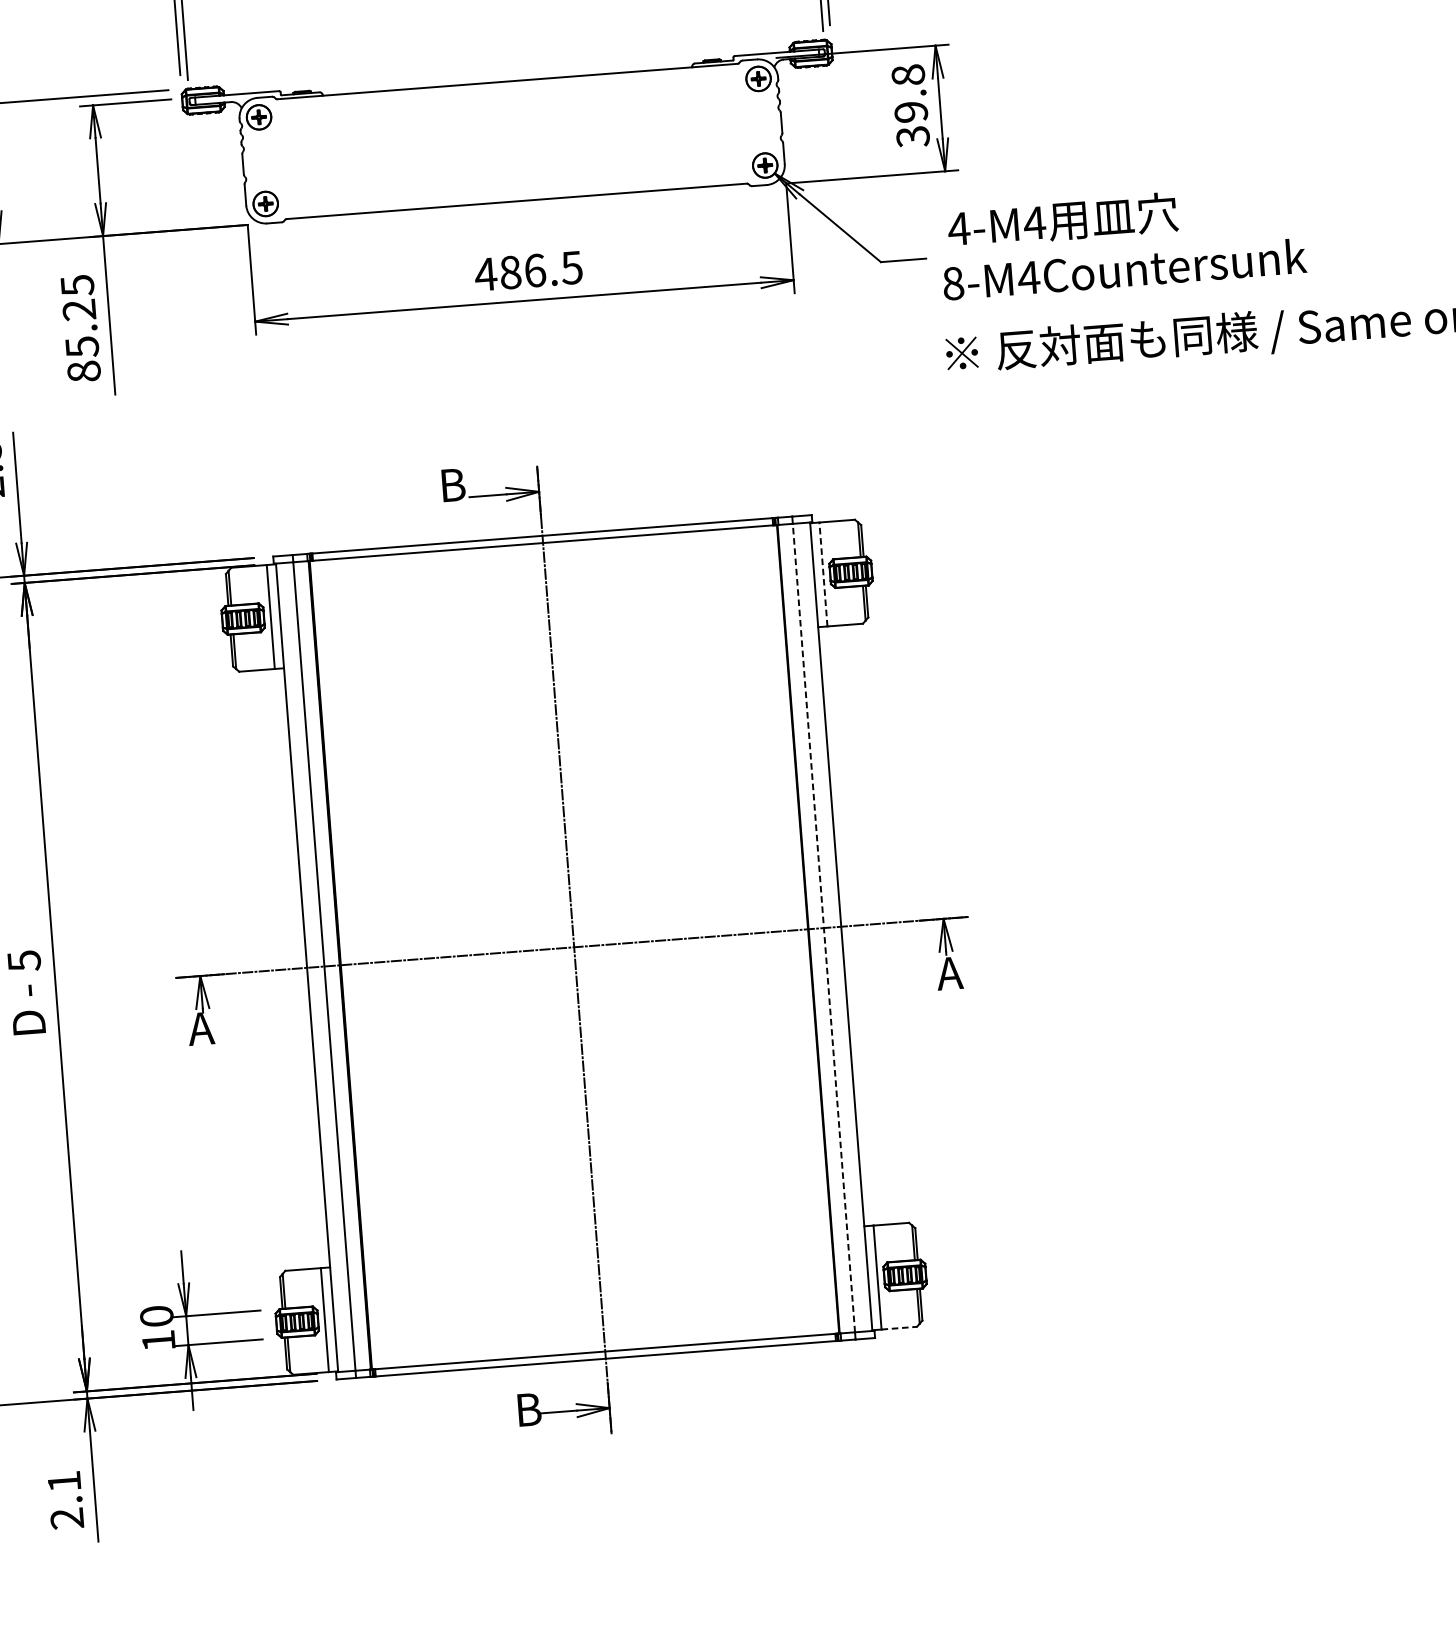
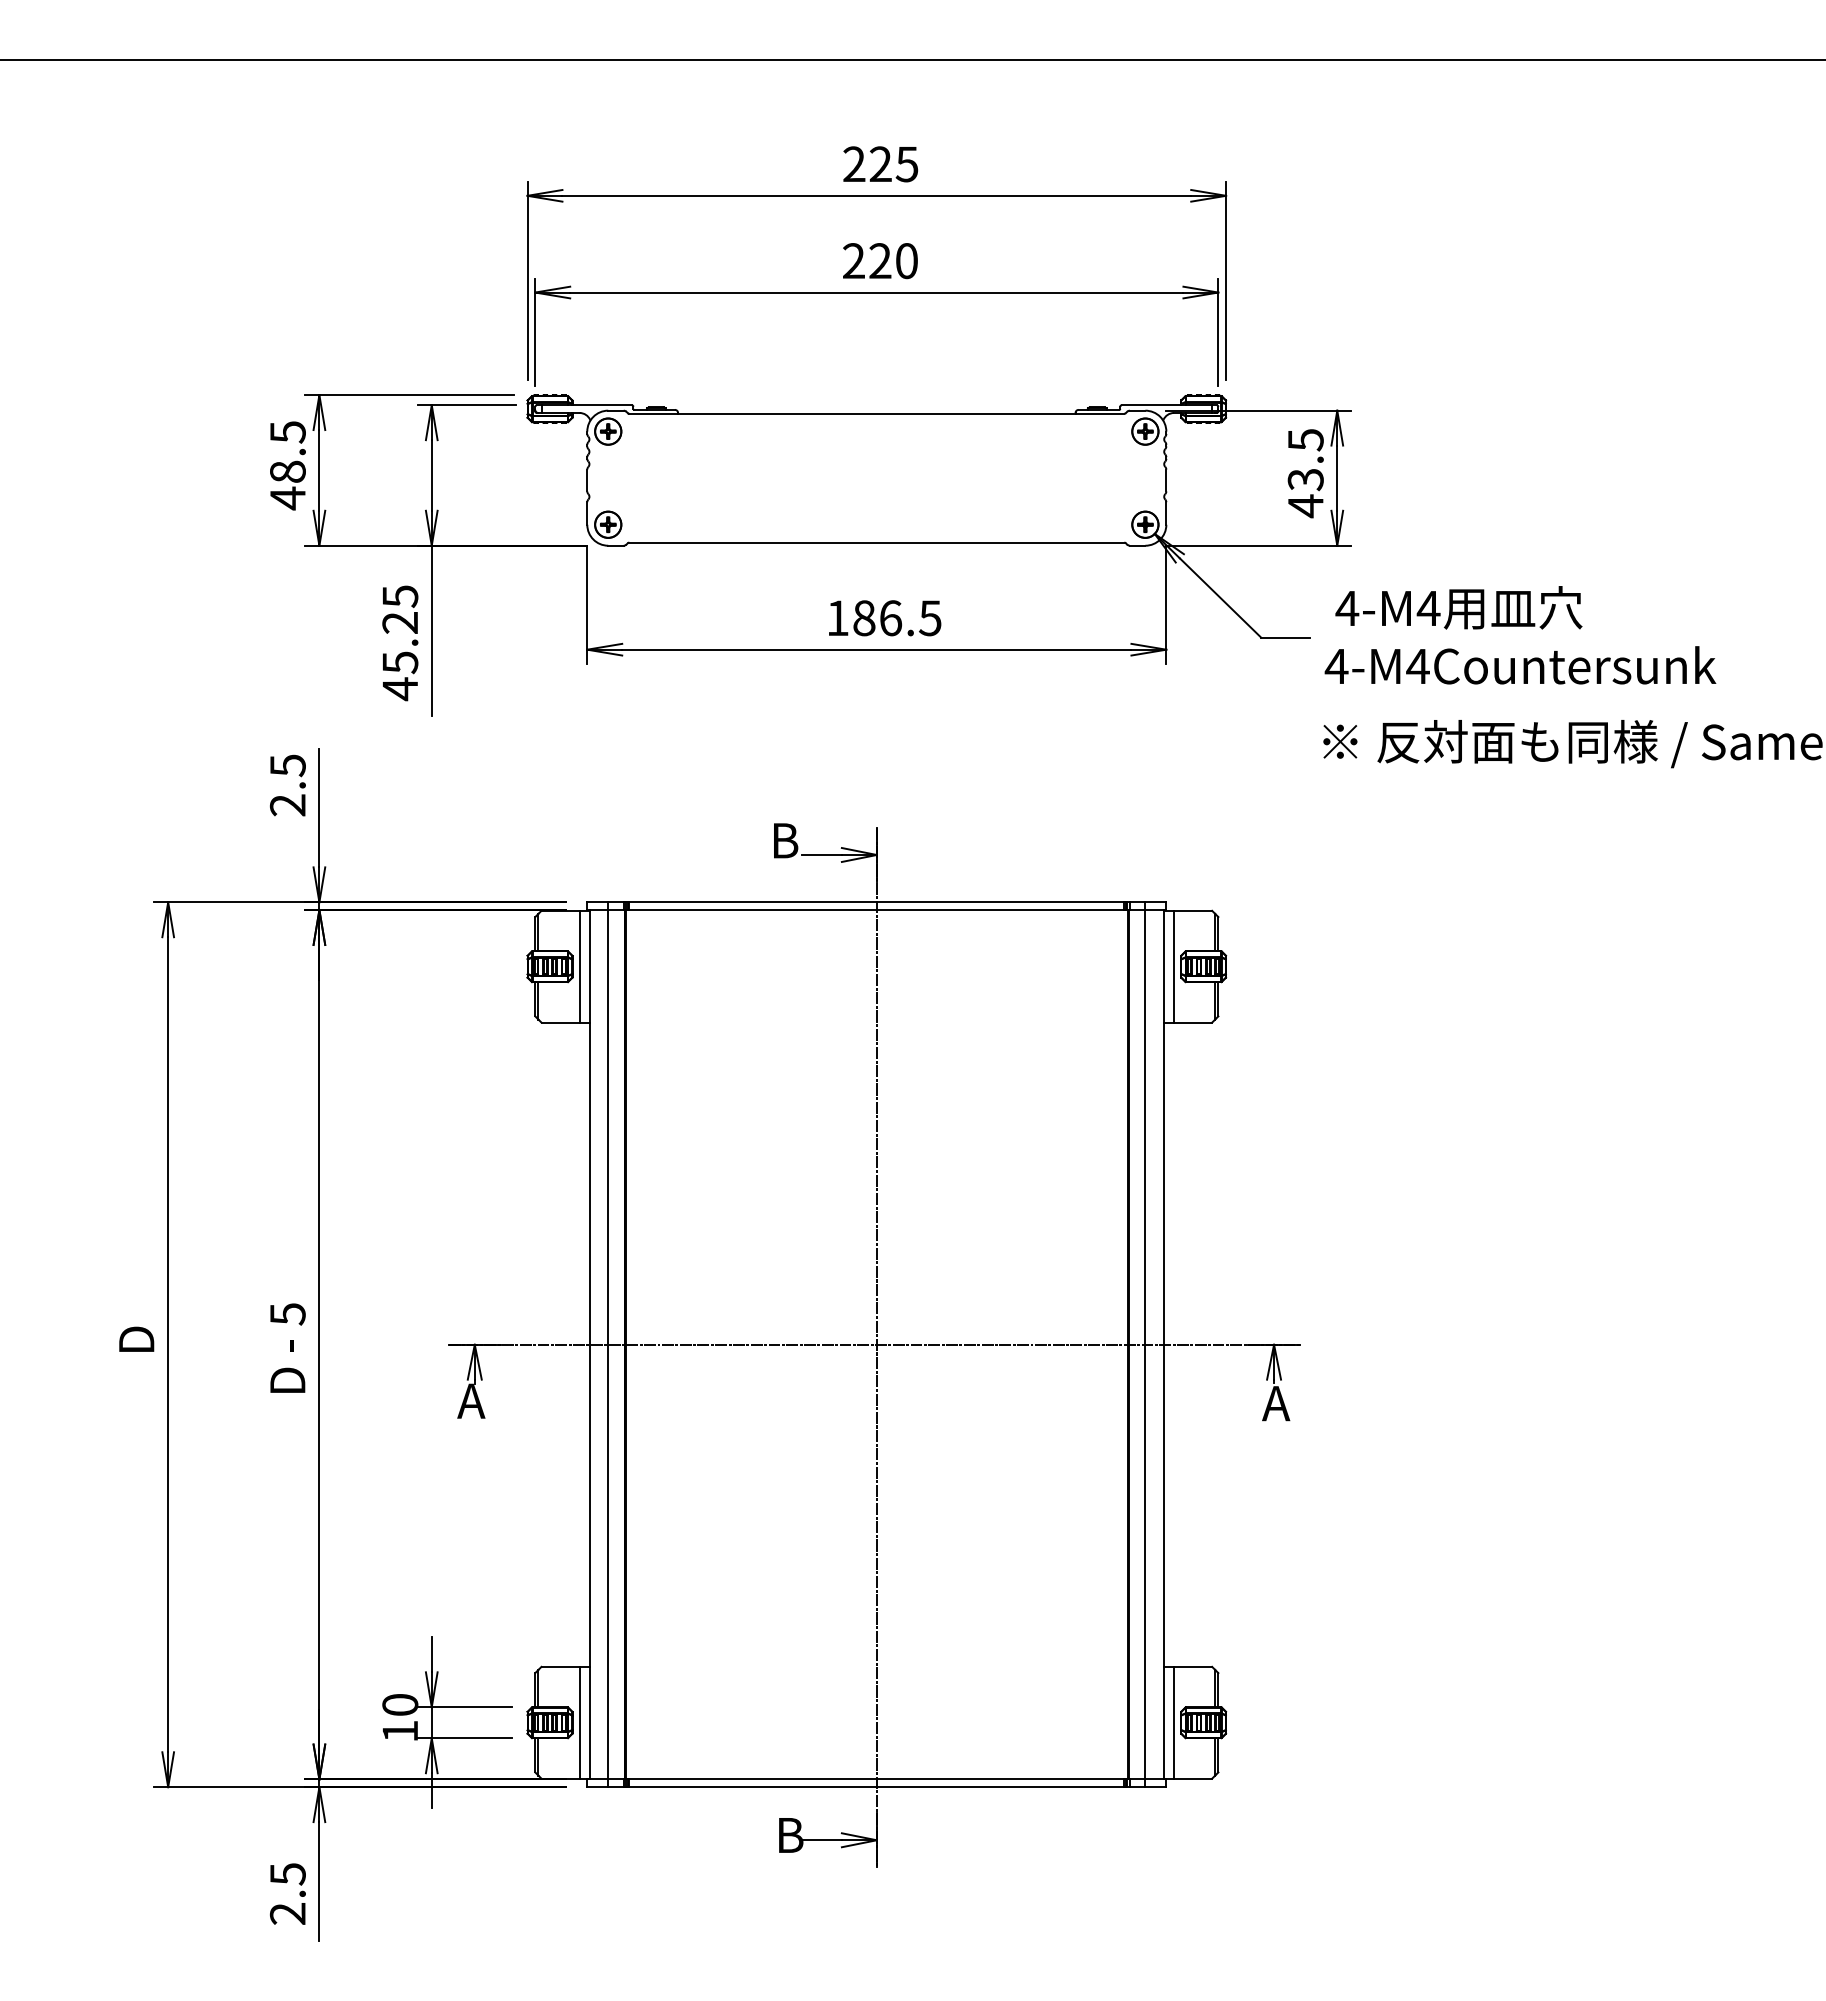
text: (910, 106) -> (1305, 473), 39.8 -> 43.5
text: (485, 273) -> (837, 617), 486.5 -> 186.5
text: (953, 283) -> (1336, 666), 8-M4Countersunk -> 4-M4Countersunk
text: (84, 372) -> (400, 689), 85.25 -> 45.25
line: (823, 574) -> (1173, 966), dashed -> solid
line: (824, 927) -> (1145, 1344), dashed -> solid
line: (899, 1328) -> (1193, 1778), dashed -> solid
text: (64, 1482) -> (287, 1874), 2.1 -> 2.5

